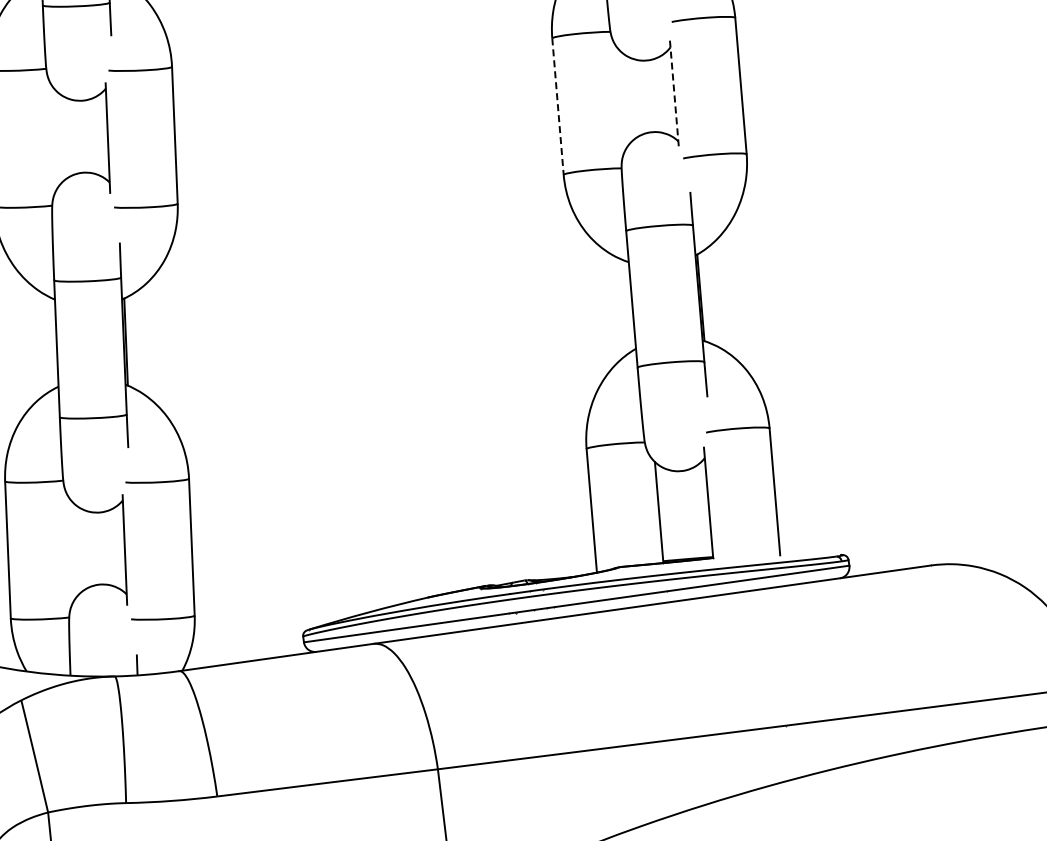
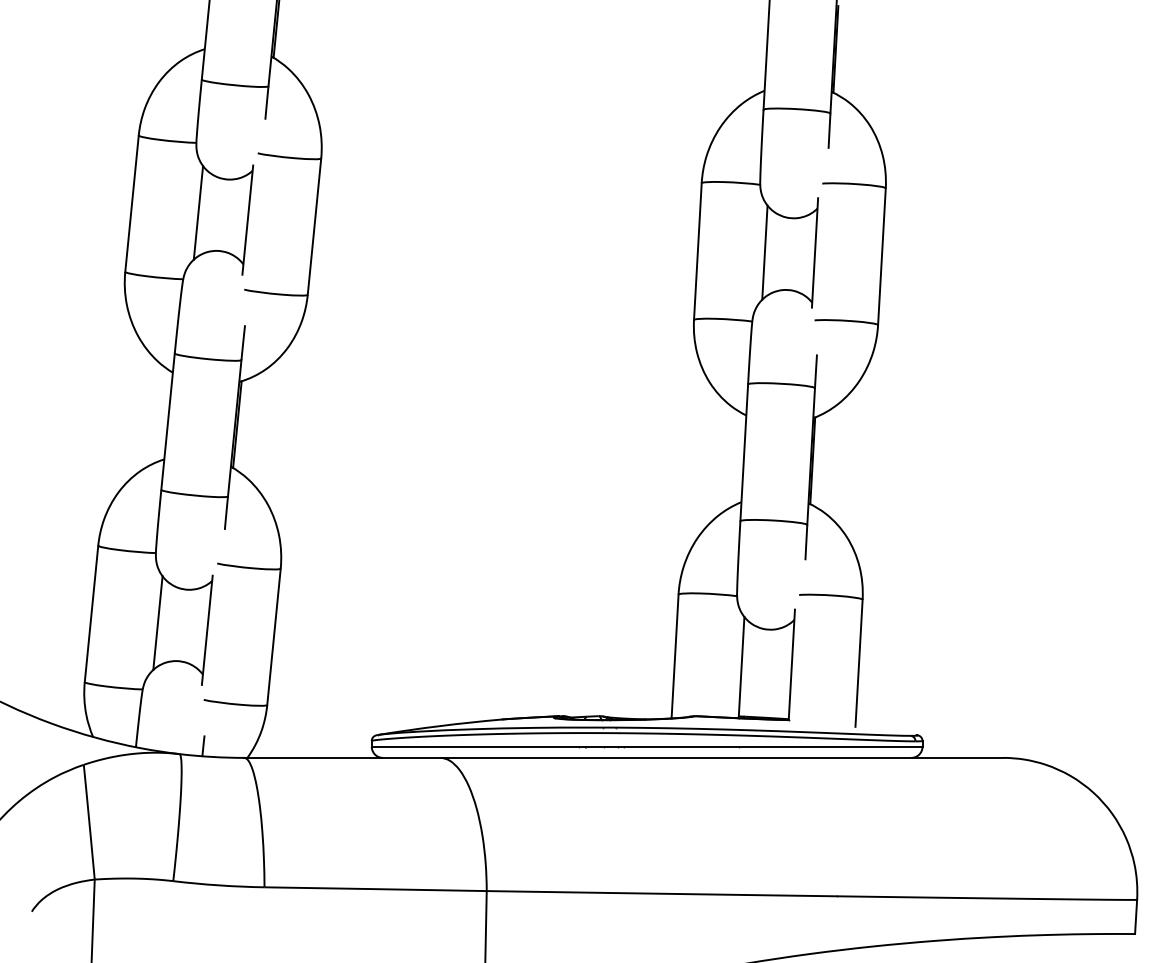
line: (674, 91) -> (815, 252), dashed -> solid
line: (624, 98) -> (764, 252), added
line: (557, 107) -> (697, 252), dashed -> solid
line: (58, 137) -> (198, 212), added
line: (74, 549) -> (157, 622), added

